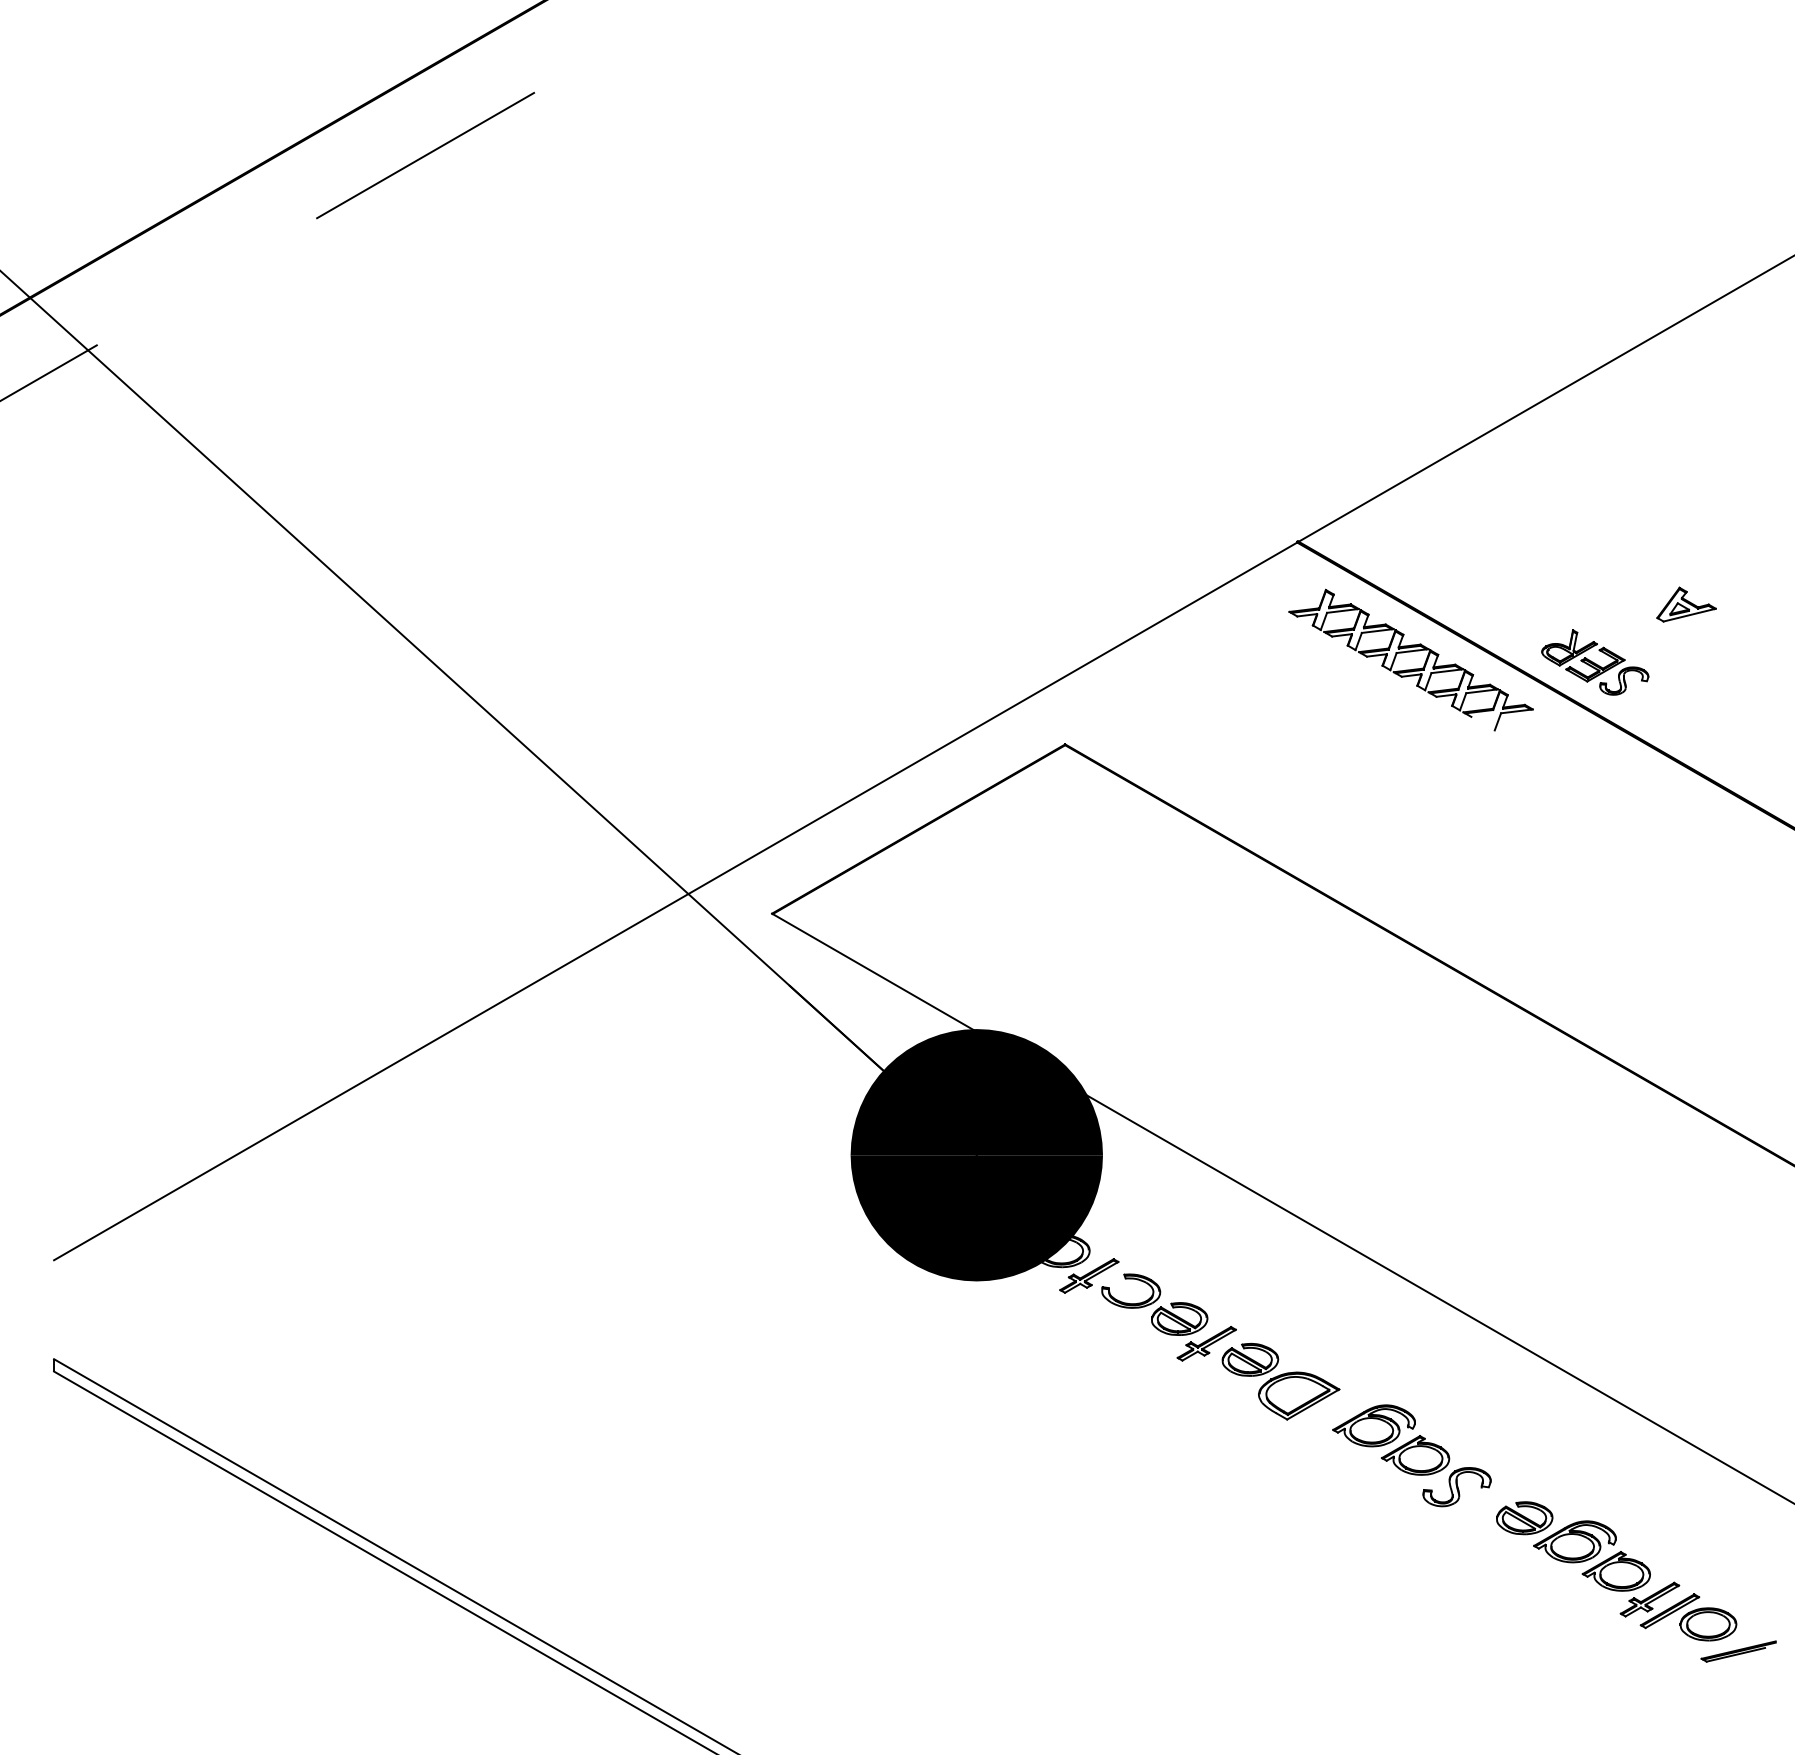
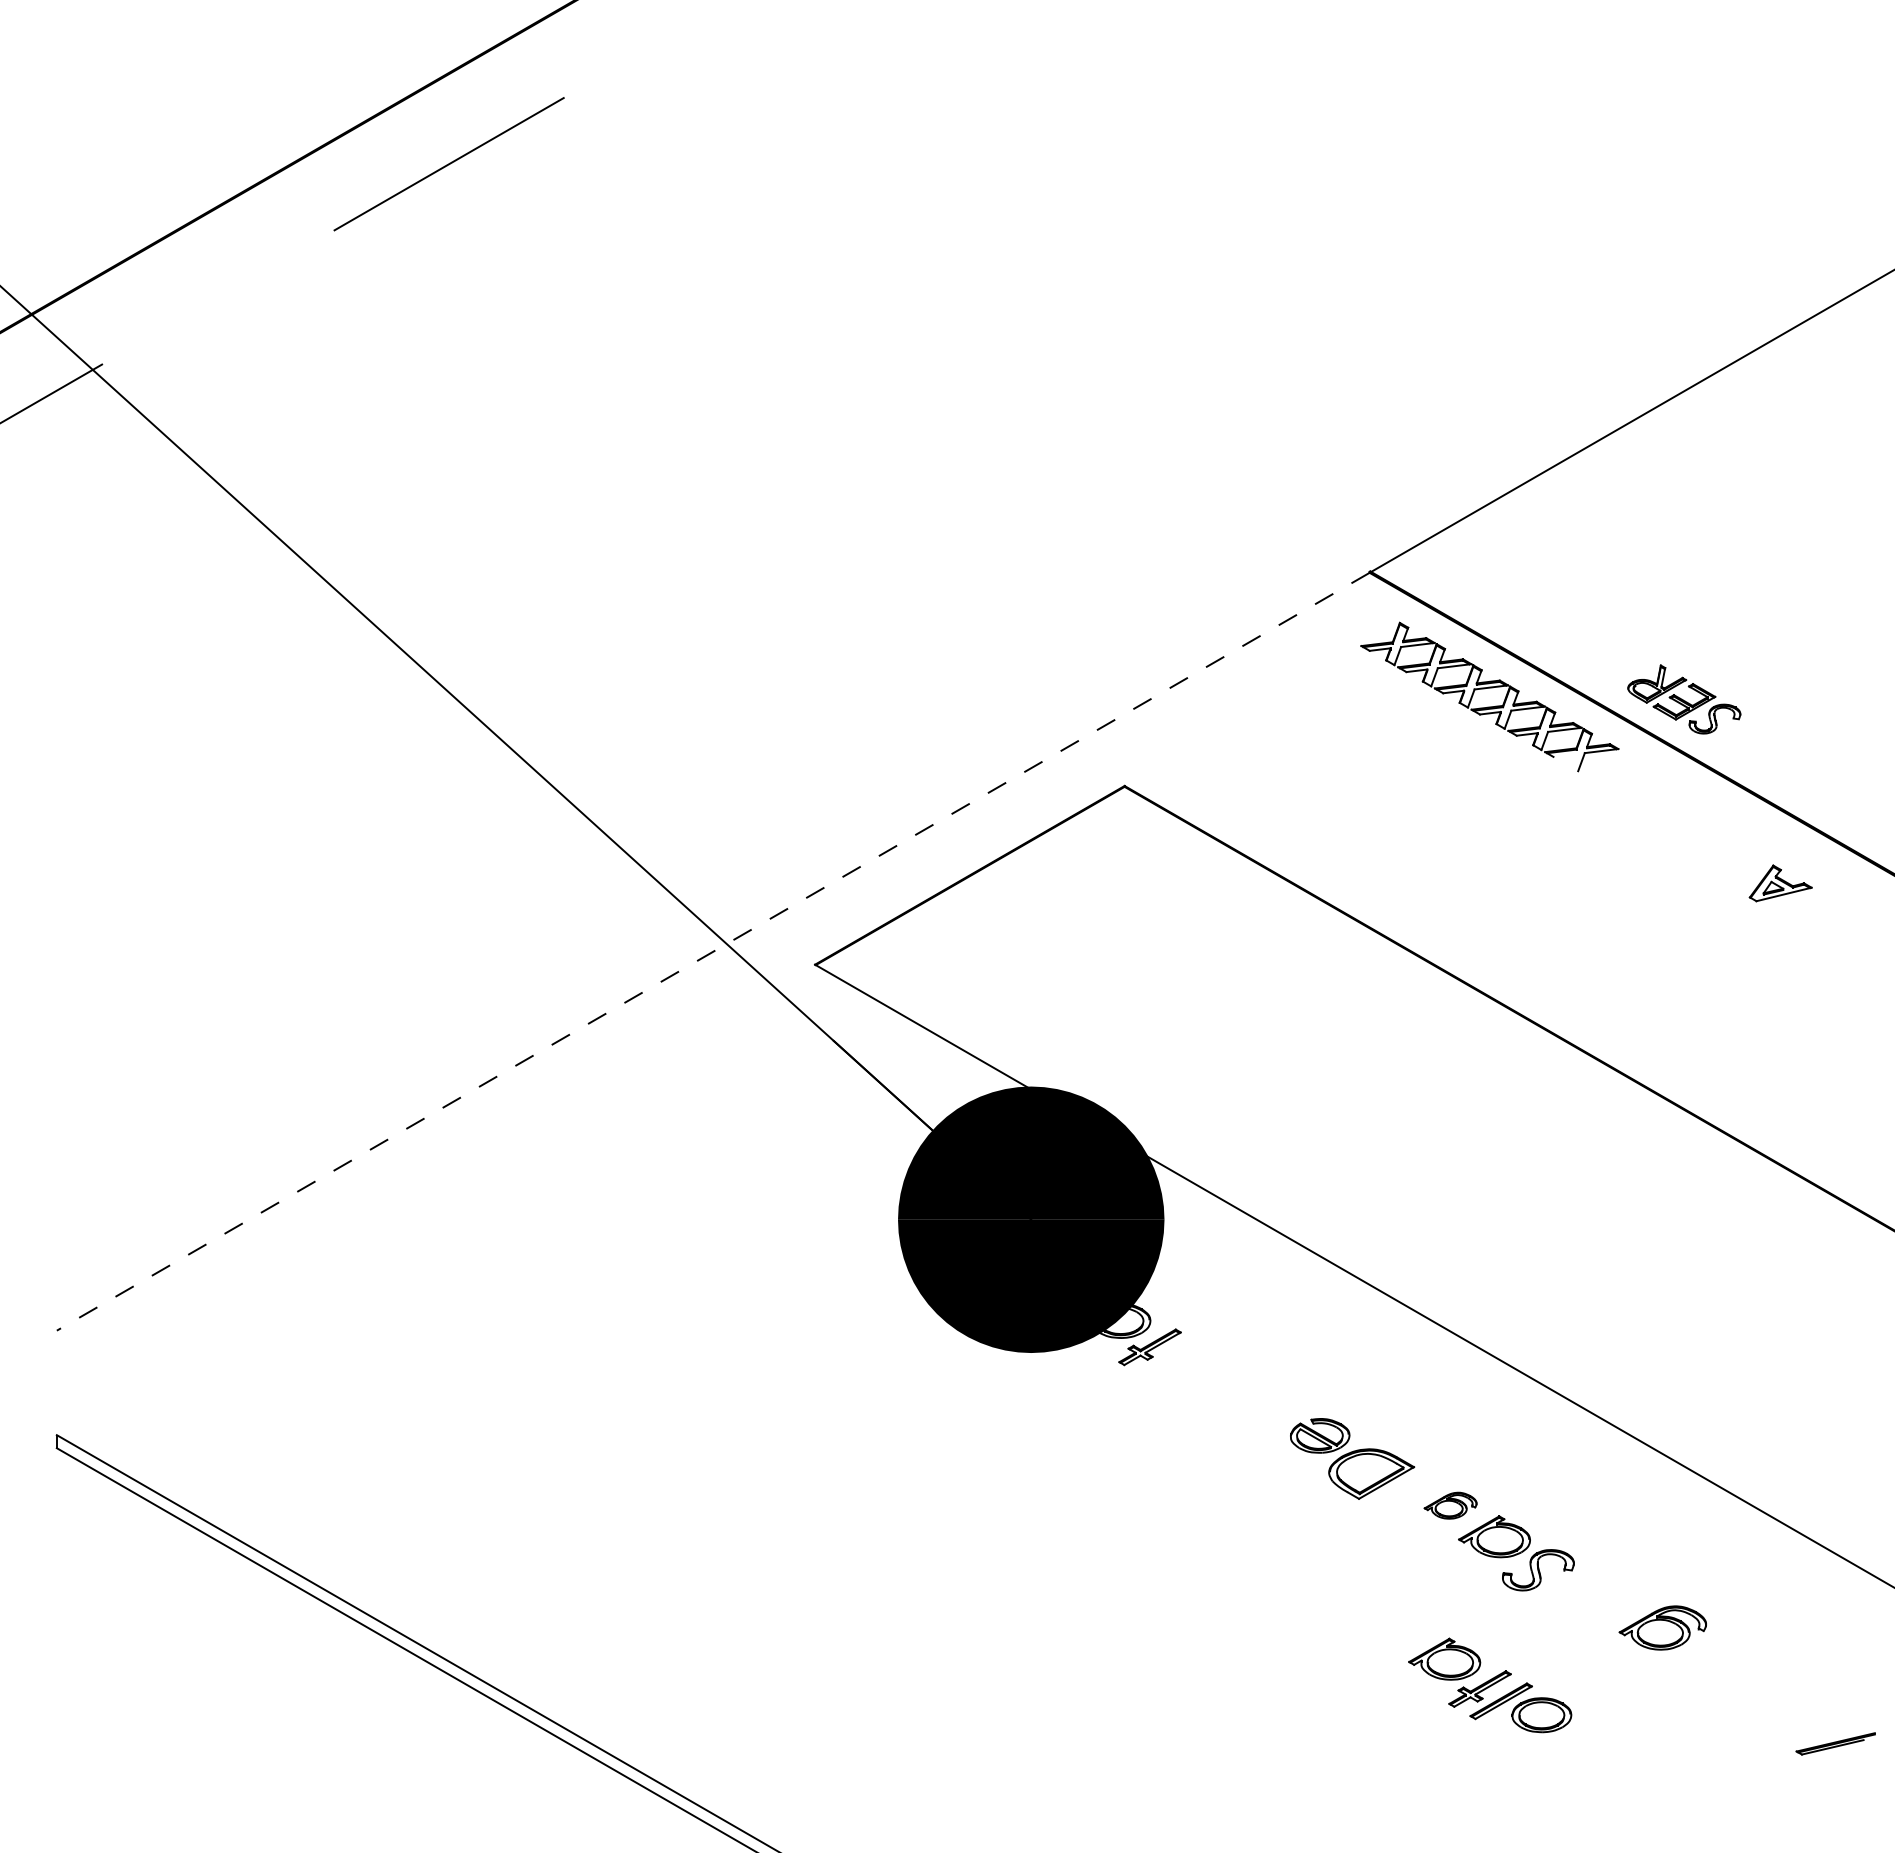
part: (1686, 604) -> (1780, 883), moved
line: (675, 901) -> (713, 951), solid -> dashed
part: (1168, 1316) -> (1233, 1390), removed
part: (1373, 1425) -> (1450, 1505), size x0.6
part: (1524, 1517) -> (1609, 1602), removed
part: (1659, 1596) -> (1490, 1685), moved

